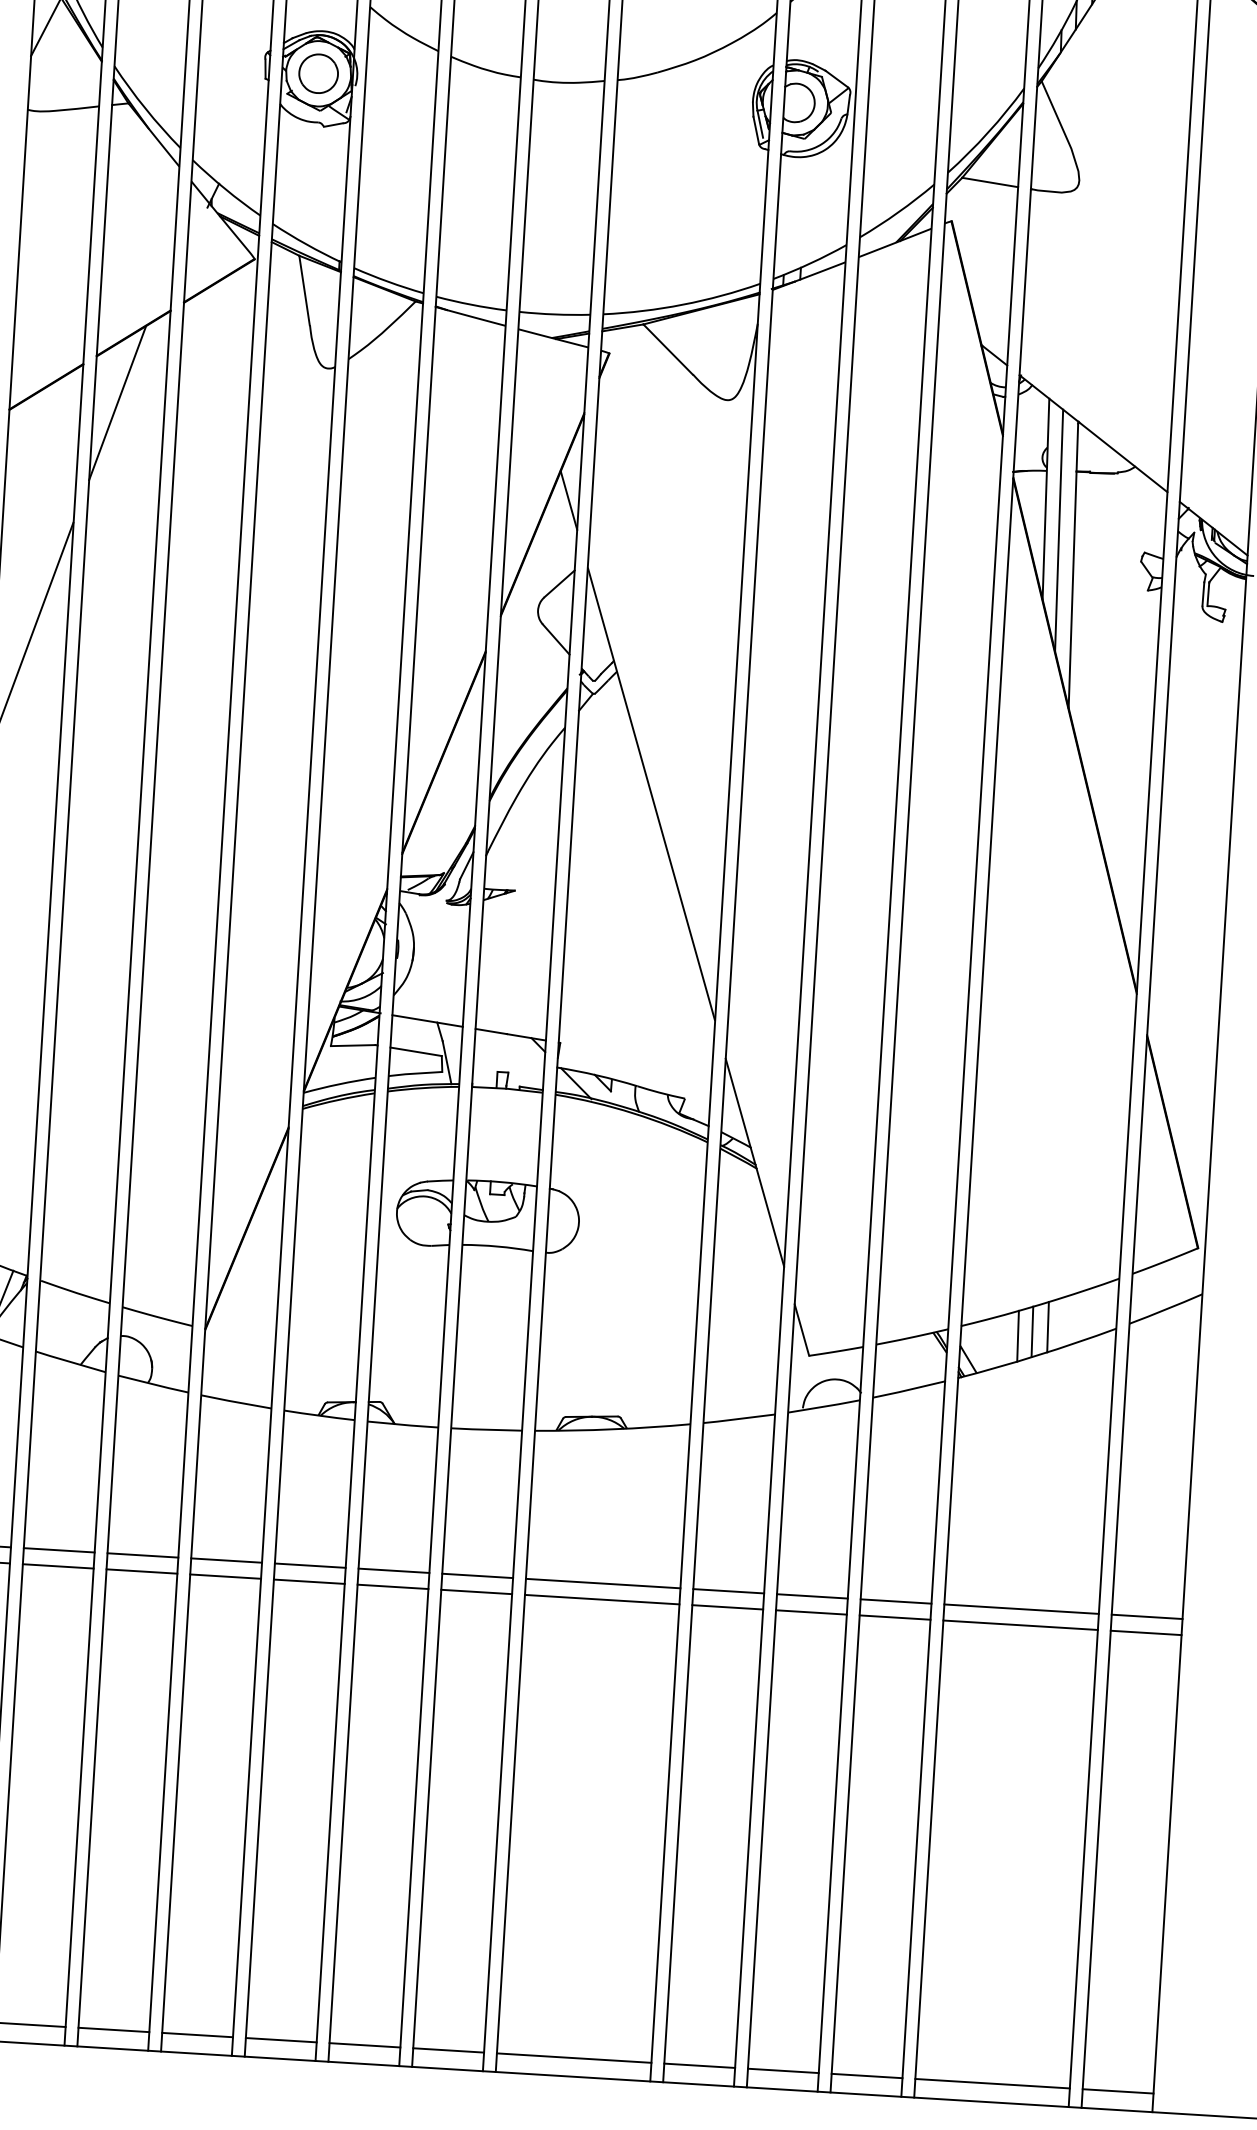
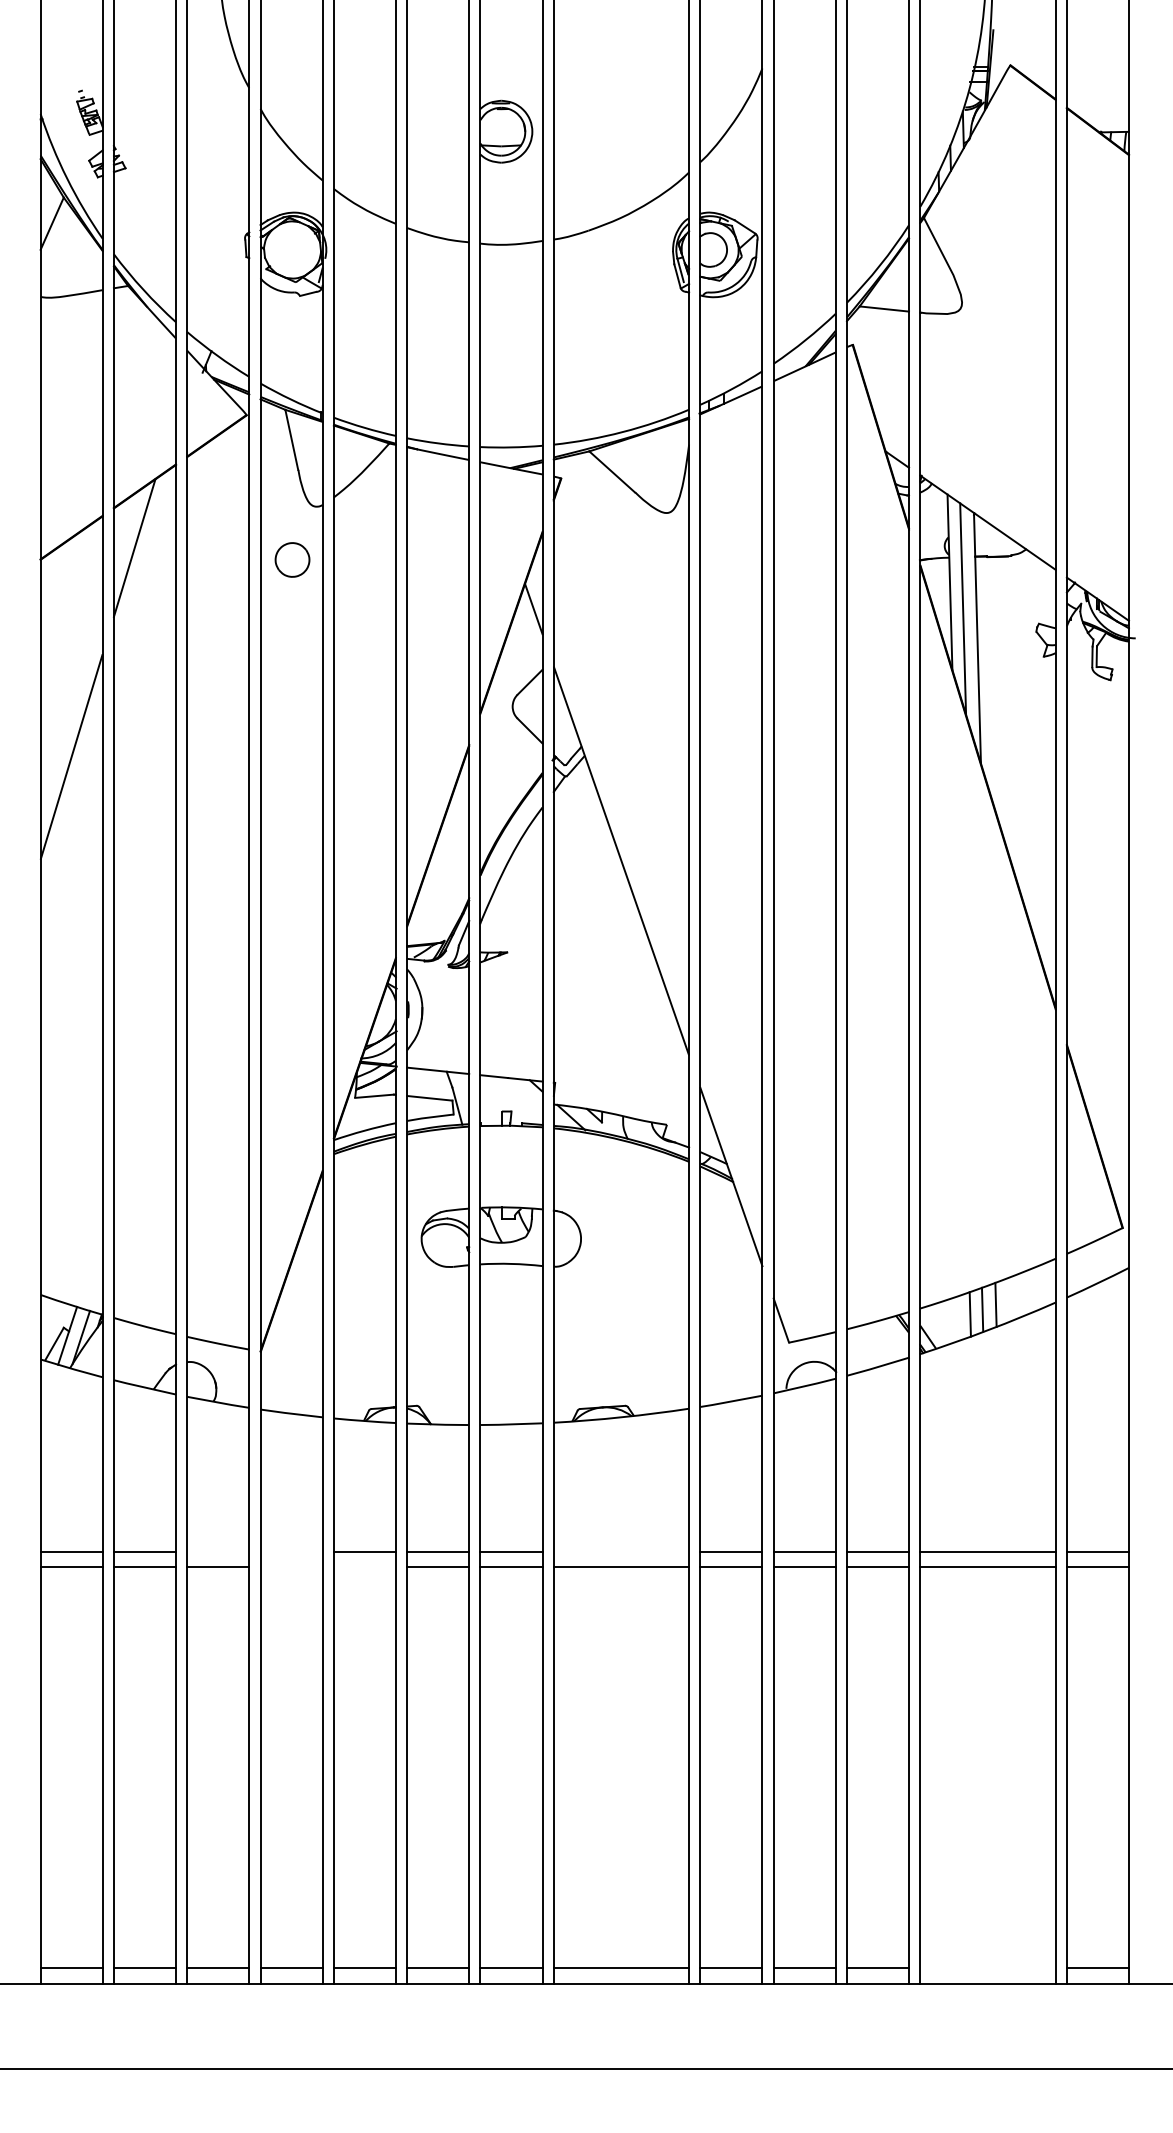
part: (318, 73) -> (292, 559), moved
line: (143, 1555) -> (218, 1552), removed
line: (226, 1560) -> (291, 1552), removed
line: (225, 1576) -> (291, 1566), removed
line: (308, 1581) -> (364, 1566), removed
line: (603, 1583) -> (621, 1552), removed
line: (992, 2084) -> (987, 1968), removed

